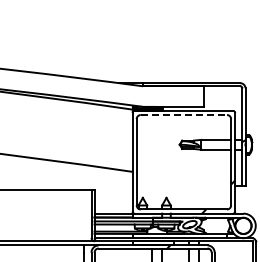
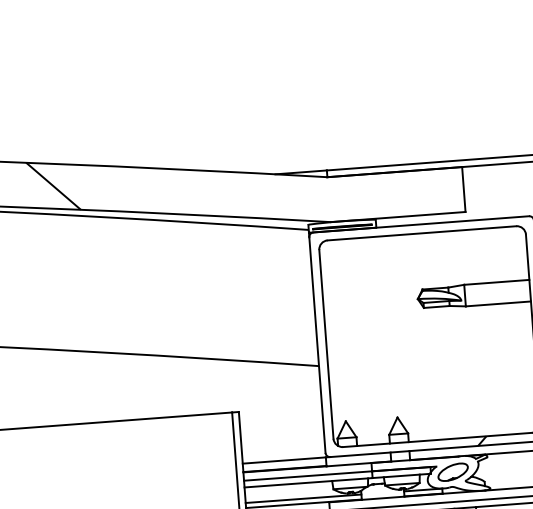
hatch: (17, 80) -> (52, 185), added
line: (184, 115) -> (423, 234), dashed -> solid

